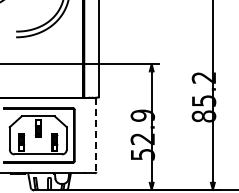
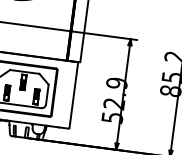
line: (96, 135) -> (73, 95), dashed -> solid

